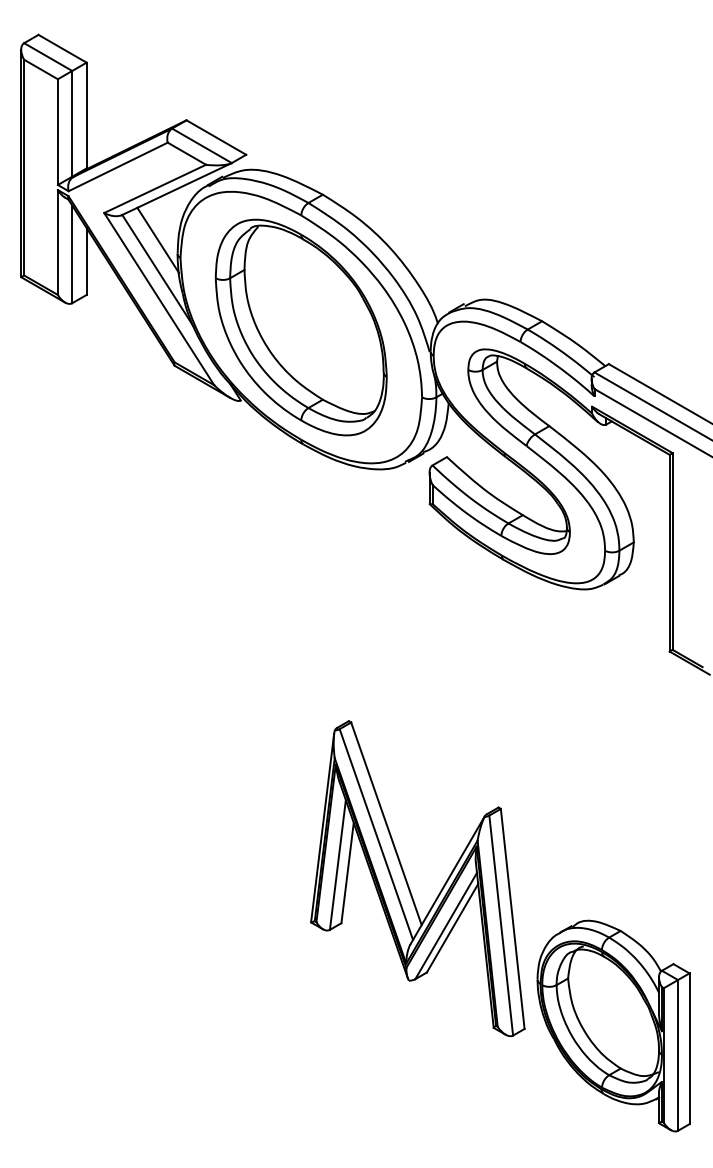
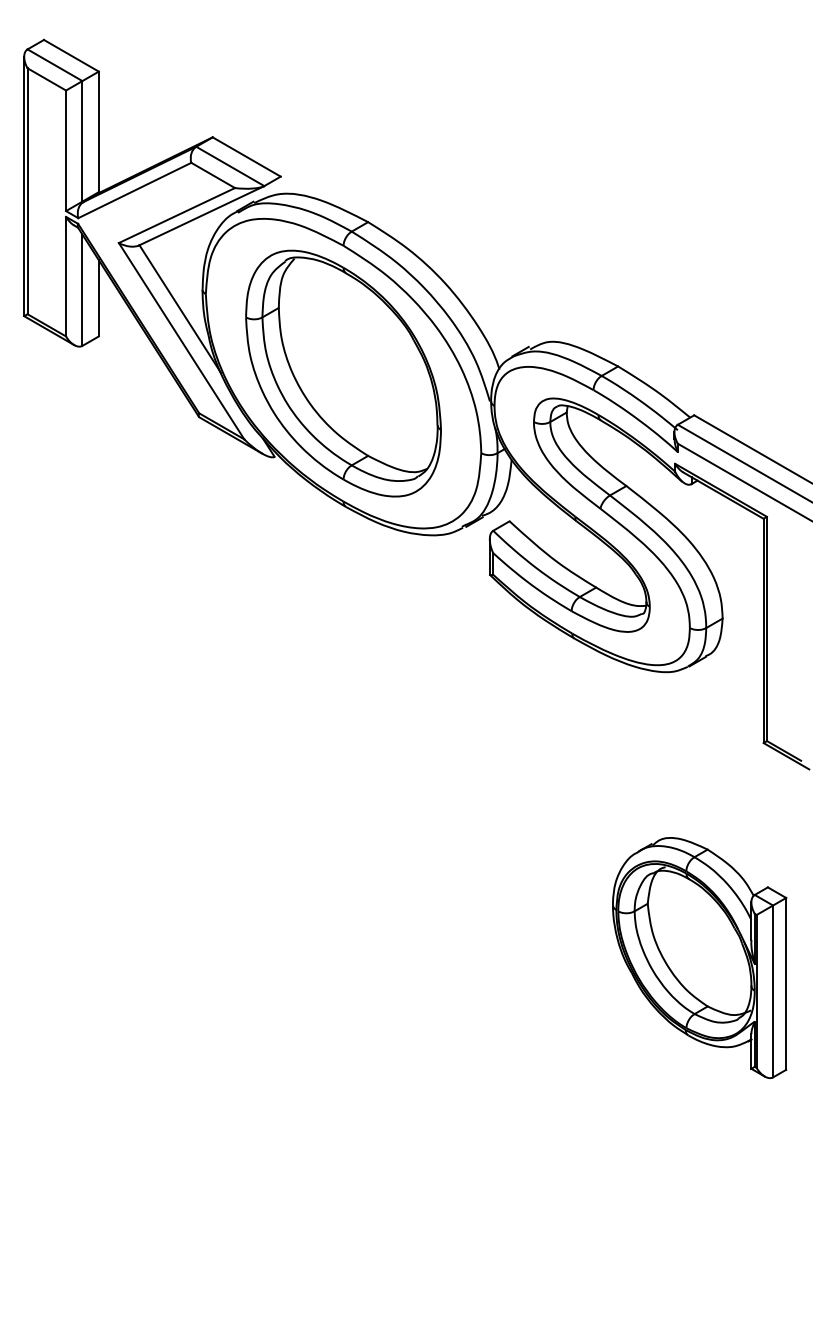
line: (158, 240) -> (180, 274), removed
part: (407, 880) -> (464, 1004), removed
part: (613, 1026) -> (699, 958), moved

